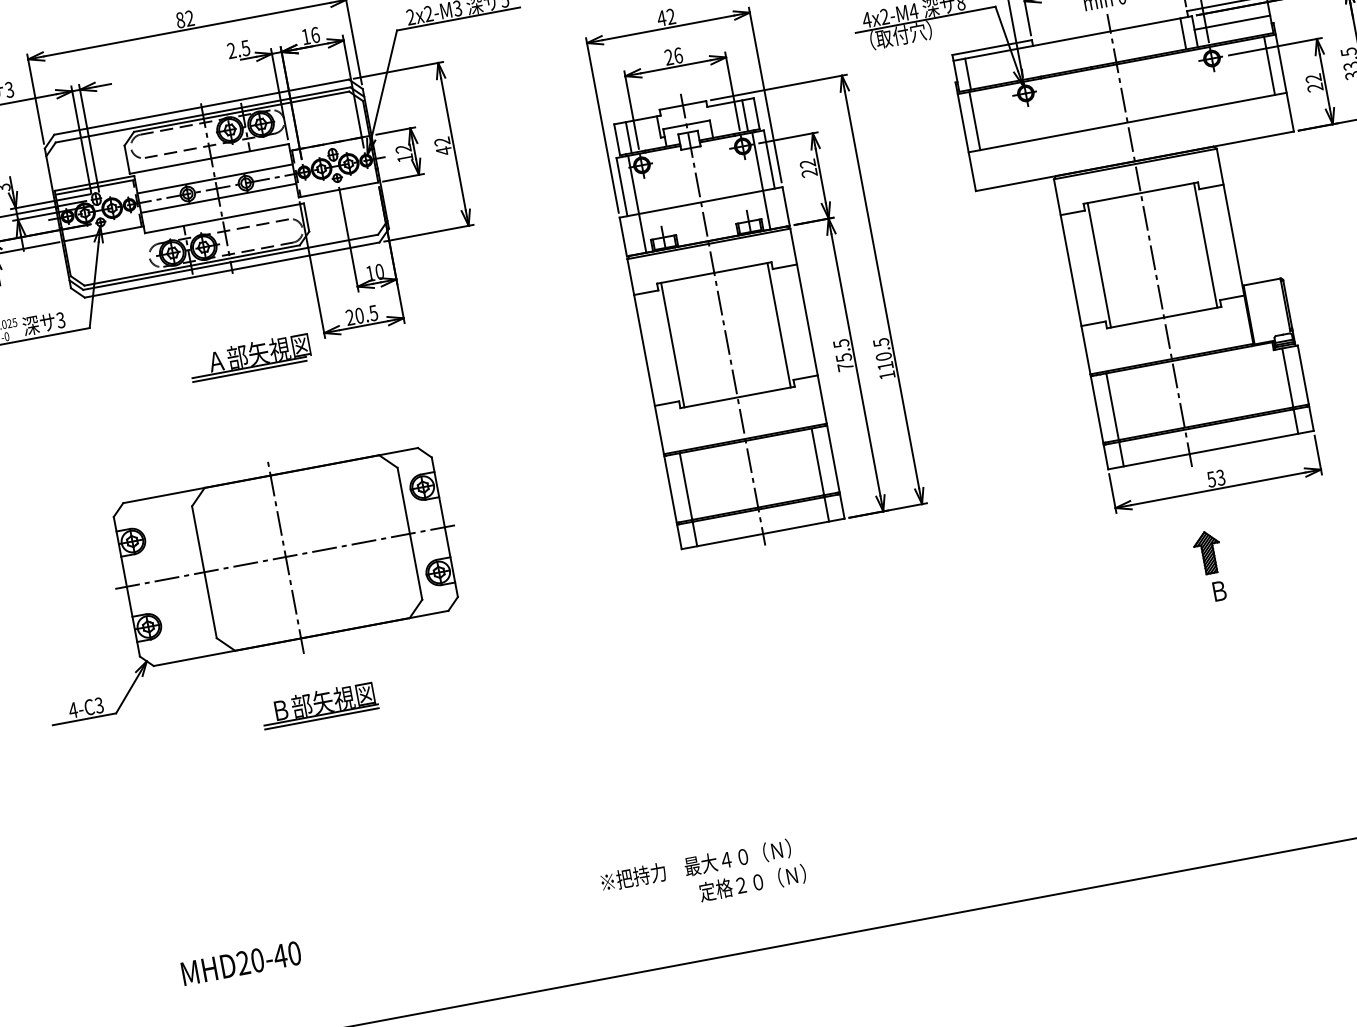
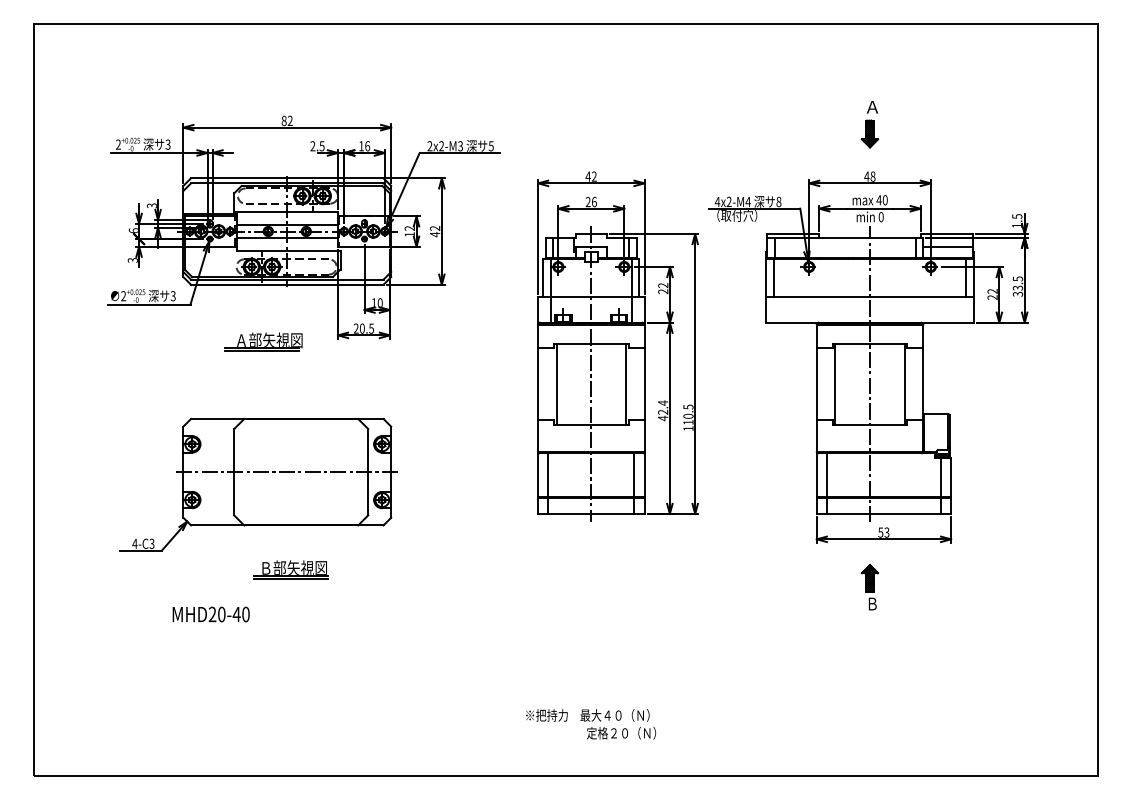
text: (843, 354) -> (663, 410), 75.5 -> 42.4
part: (250, 356) -> (263, 341), moved
line: (285, 555) -> (287, 471), removed
text: (702, 878) -> (590, 724), moved
text: (240, 963) -> (210, 614), moved

